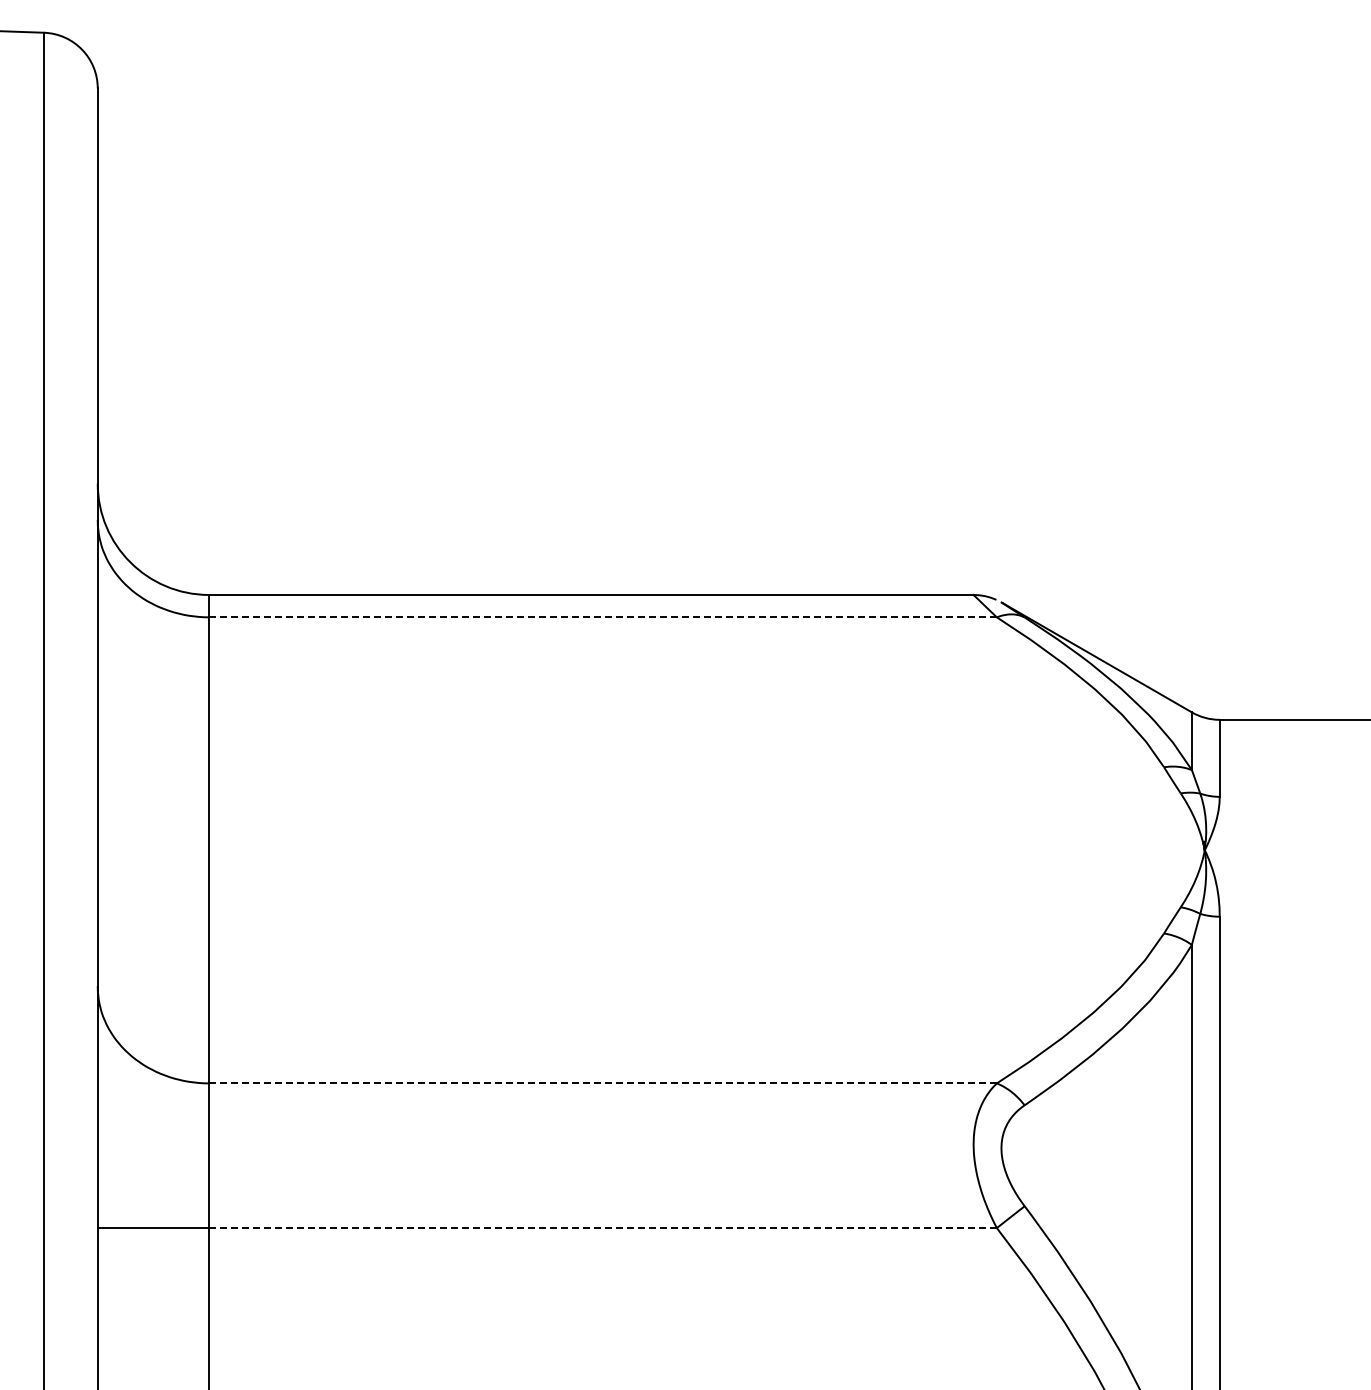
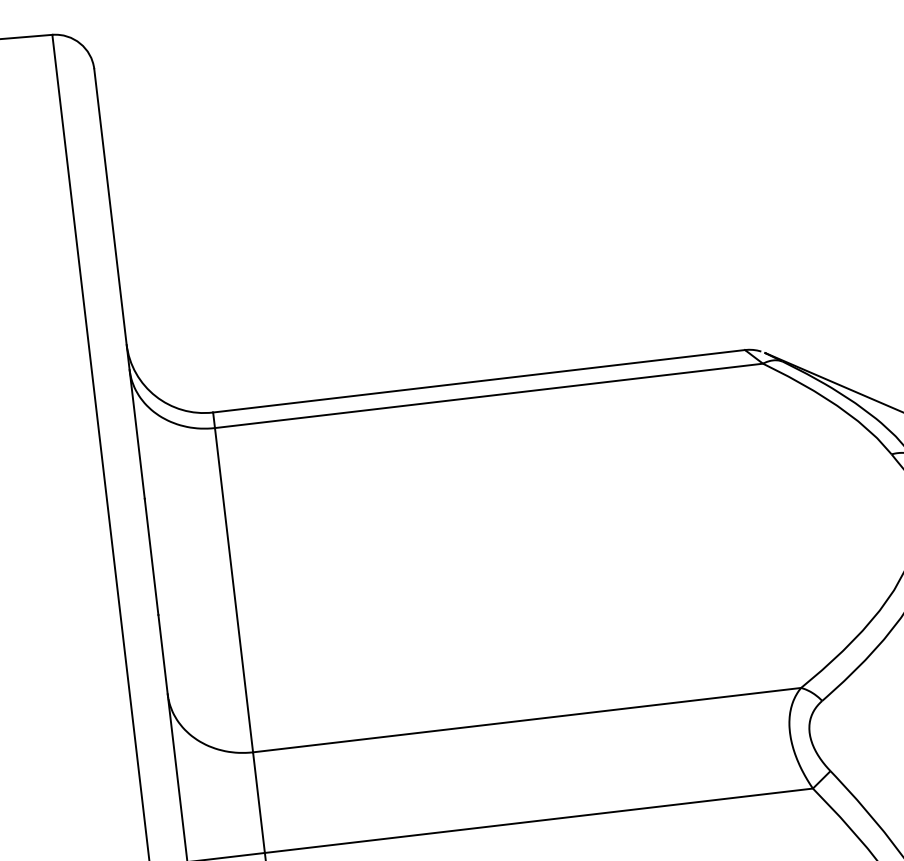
line: (602, 617) -> (488, 396), dashed -> solid
line: (602, 1083) -> (526, 720), dashed -> solid
line: (602, 1228) -> (538, 821), dashed -> solid

